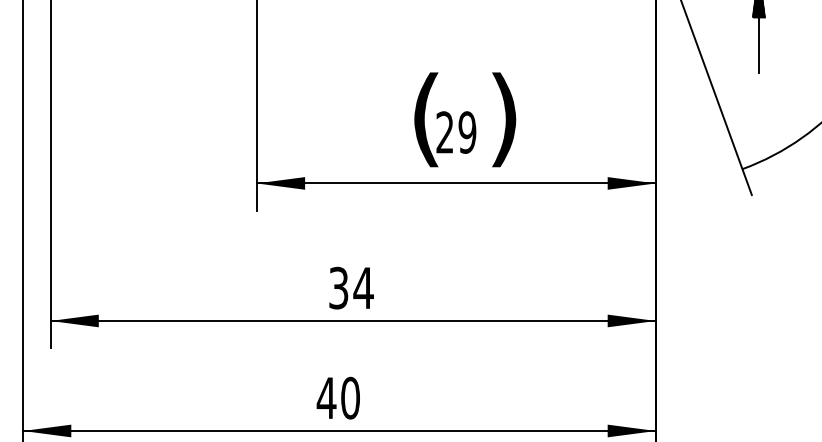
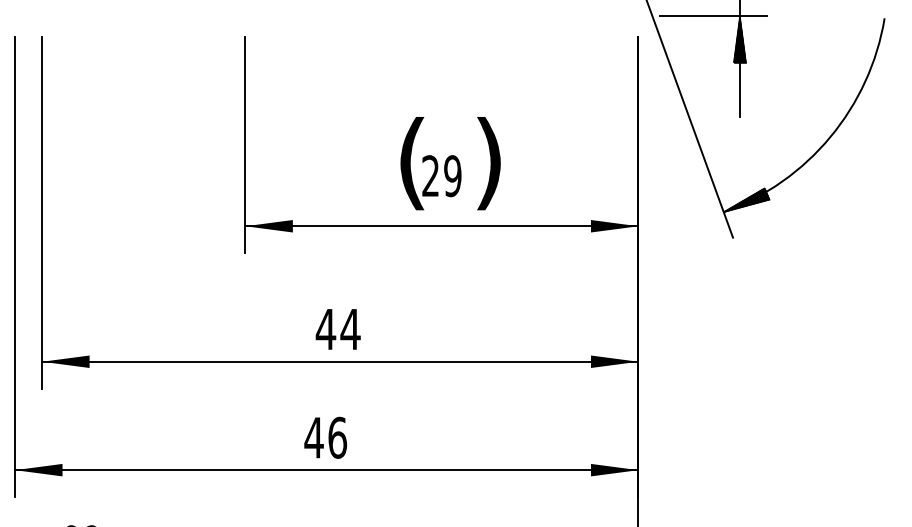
hatch: (765, 157) -> (746, 200), added
text: (338, 288) -> (325, 329), 34 -> 44
text: (350, 397) -> (337, 437), 40 -> 46

